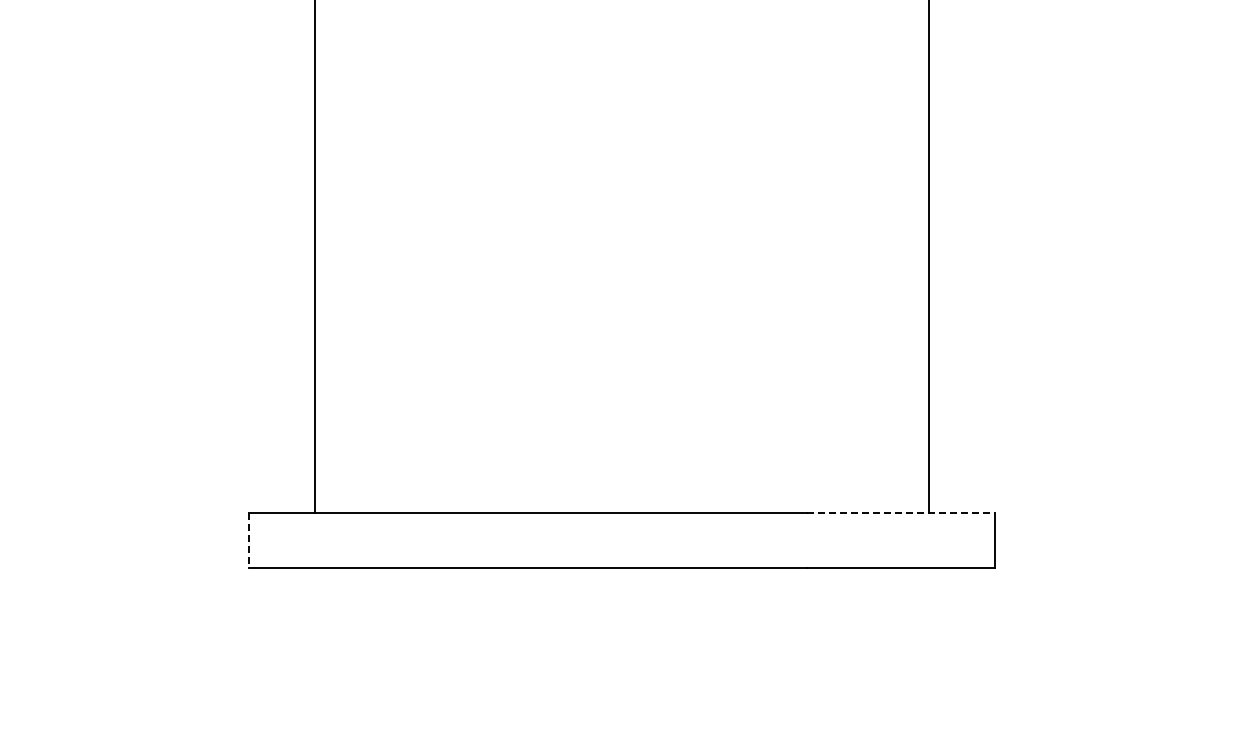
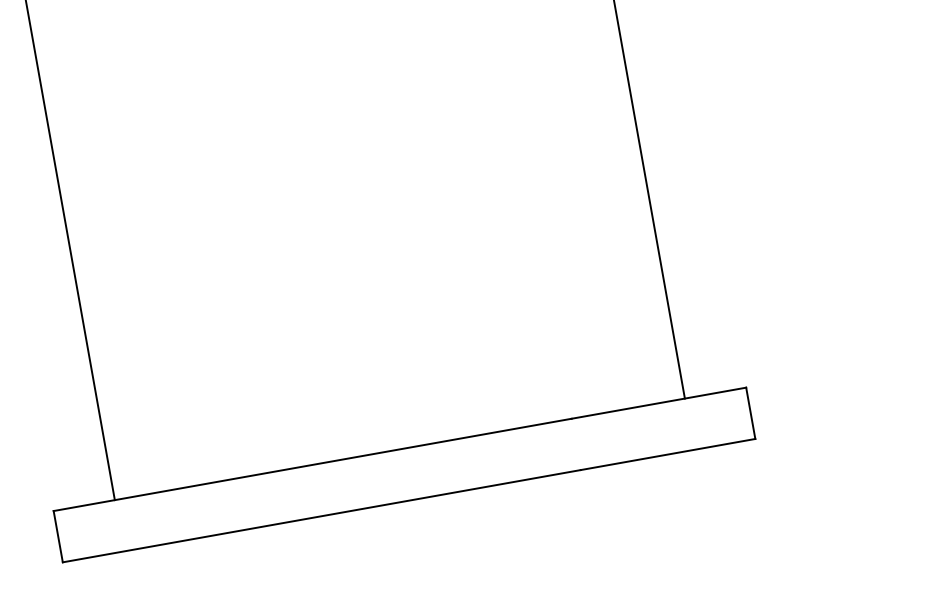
line: (901, 513) -> (659, 403), dashed -> solid
line: (248, 540) -> (58, 536), dashed -> solid

